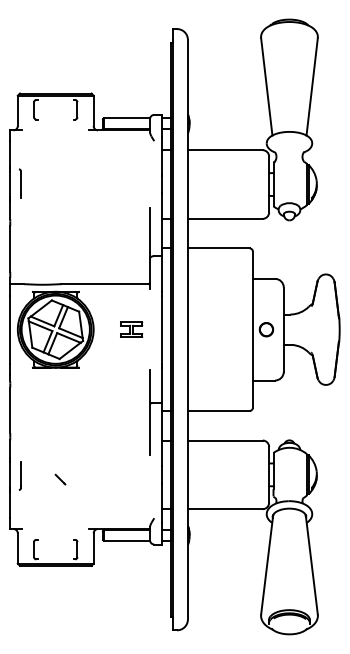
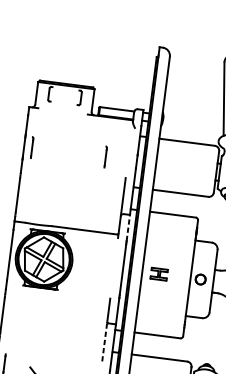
line: (119, 183) -> (105, 156), added
line: (161, 273) -> (128, 227), solid -> dashed
part: (131, 329) -> (159, 274), moved
line: (150, 427) -> (105, 341), solid -> dashed

